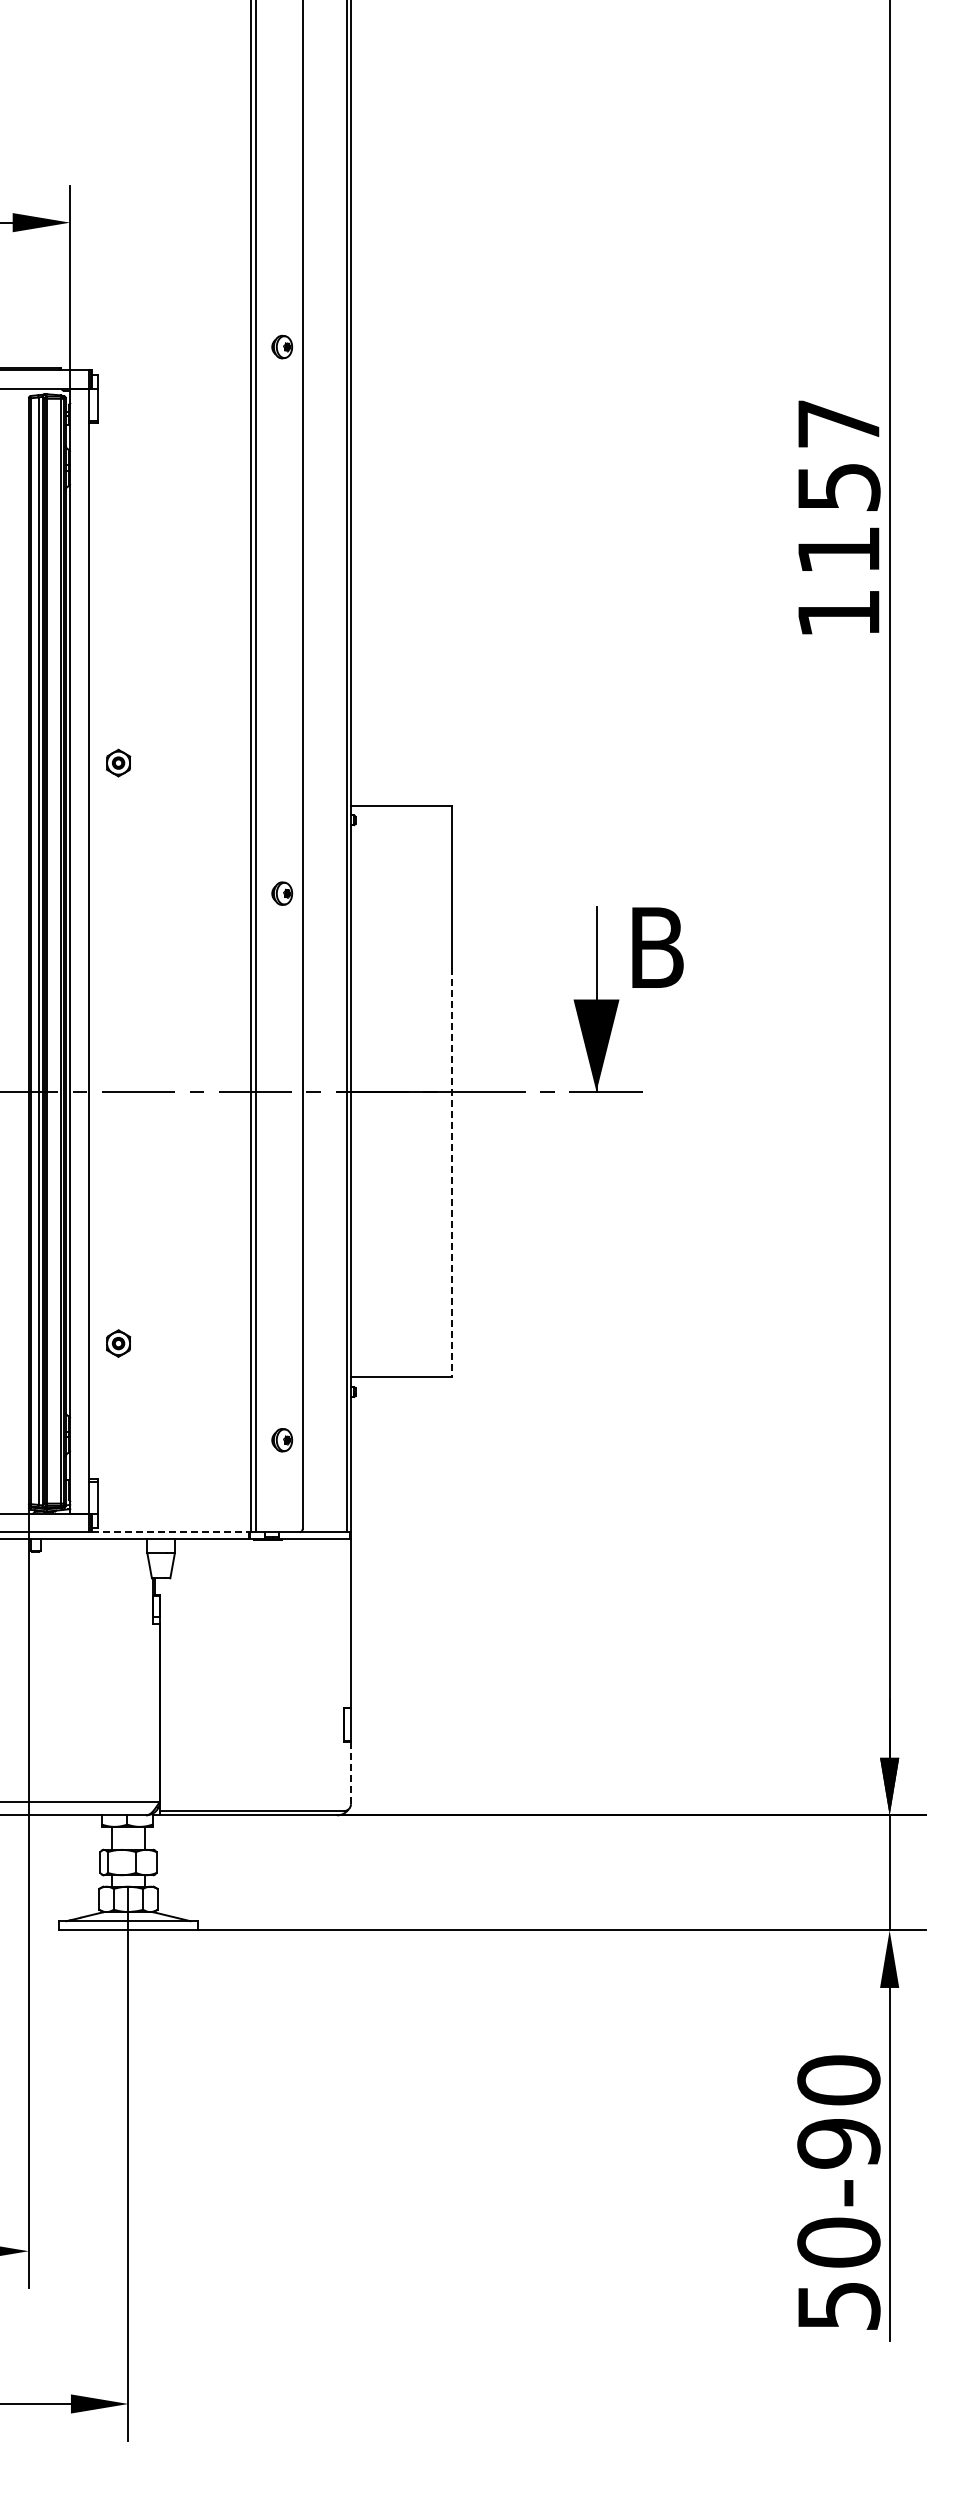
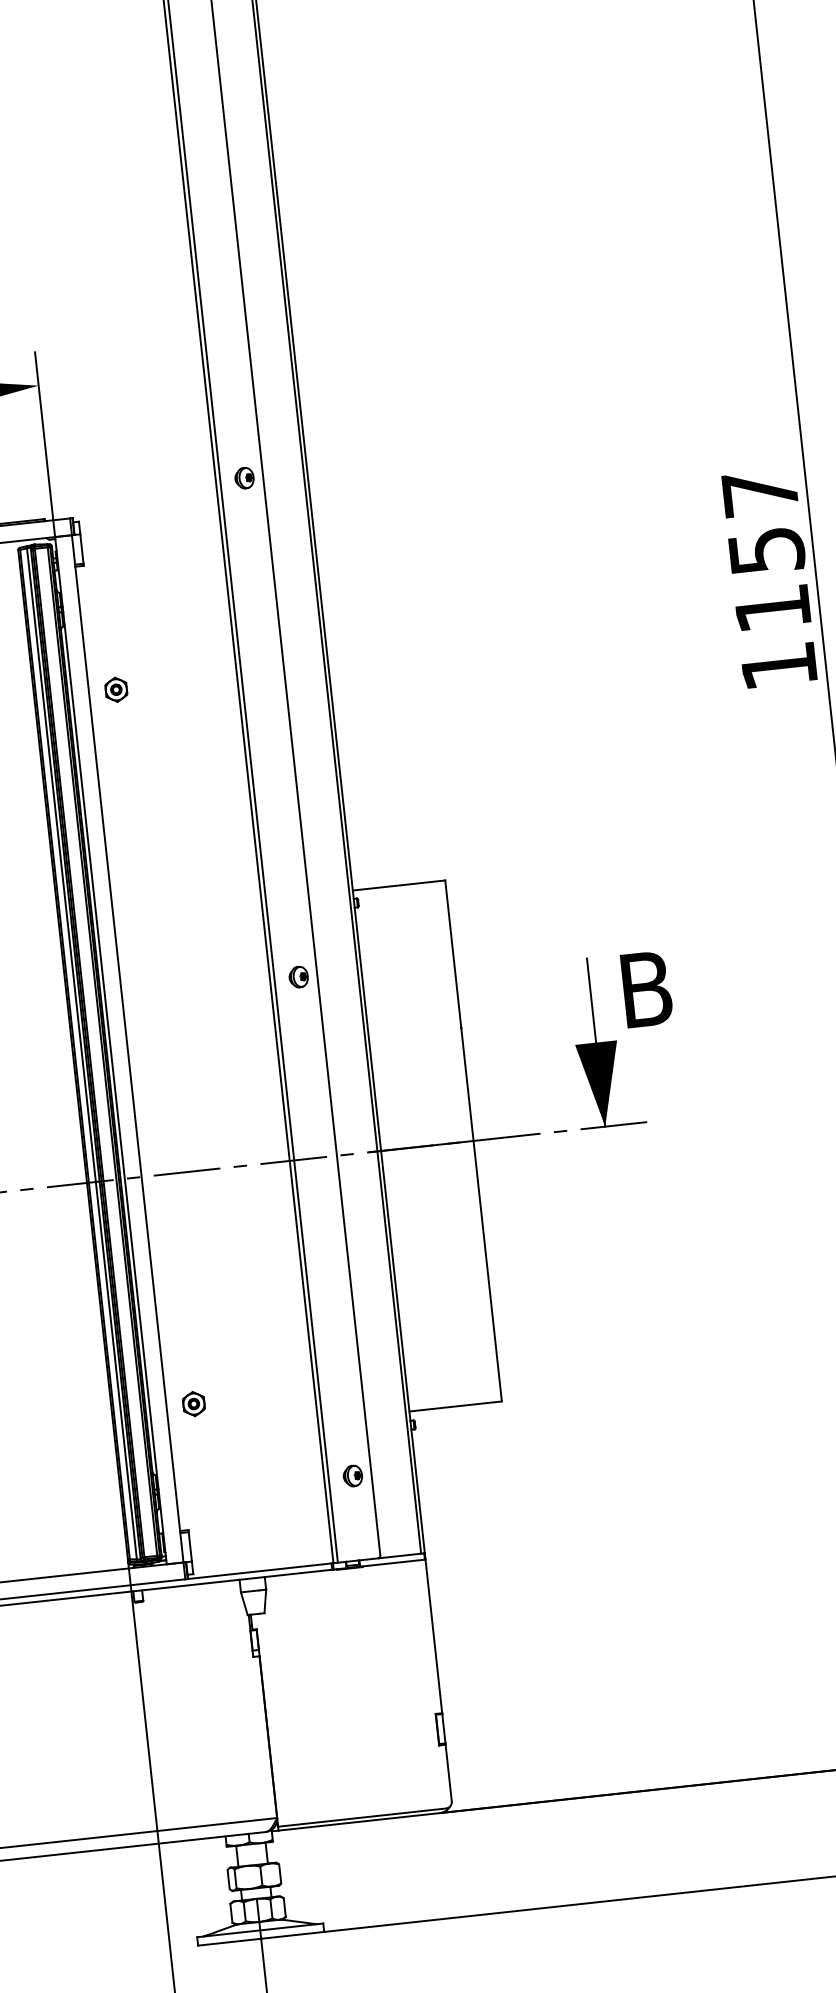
part: (118, 762) -> (116, 689), moved
line: (452, 1172) -> (481, 1214), dashed -> solid
line: (171, 1532) -> (261, 1571), dashed -> solid
line: (351, 1772) -> (449, 1772), dashed -> solid

